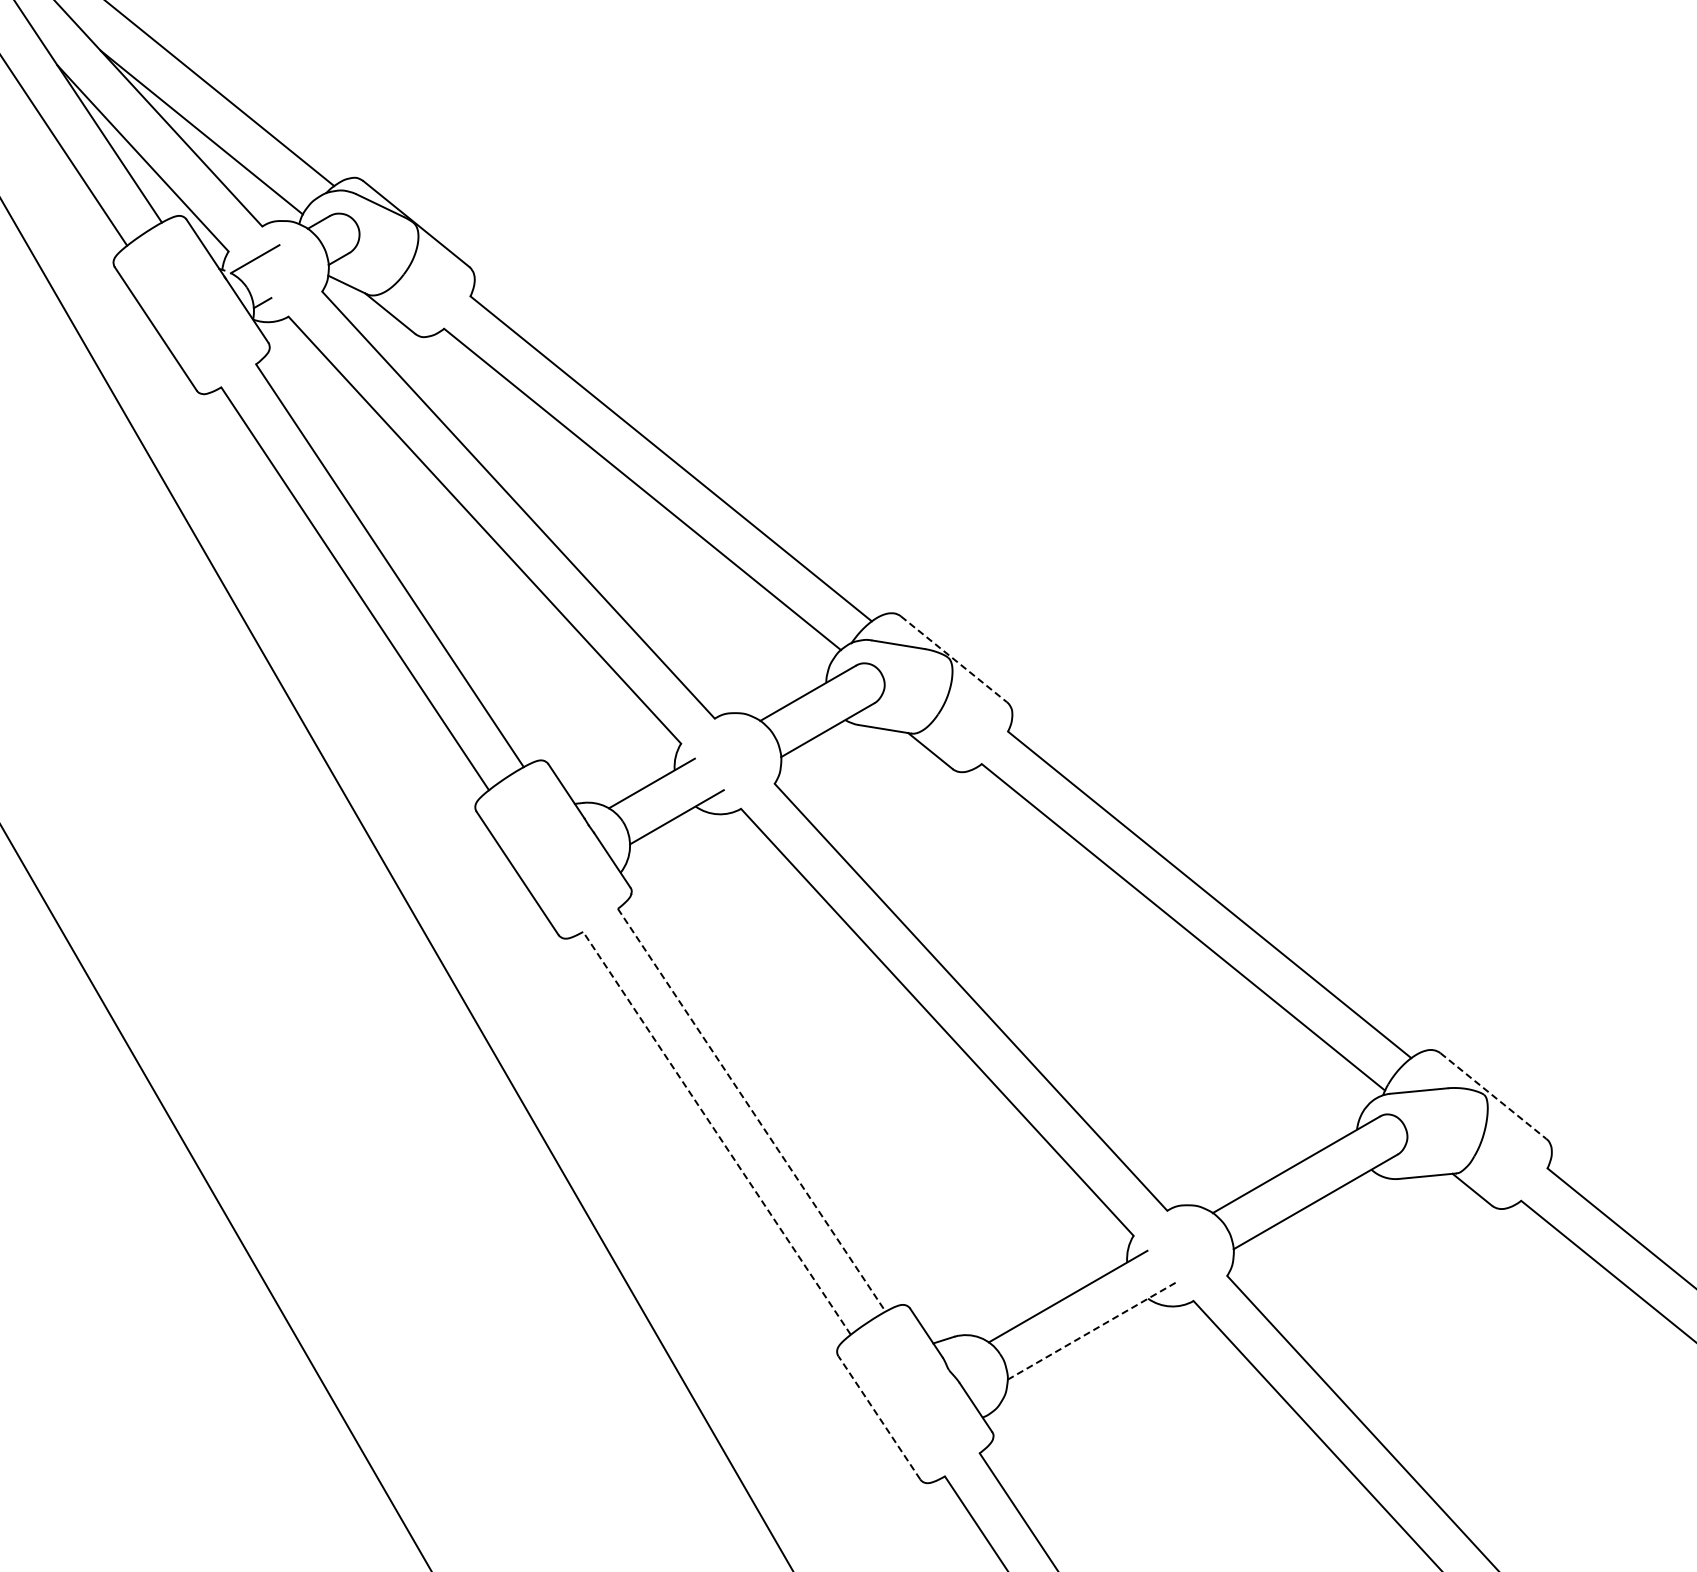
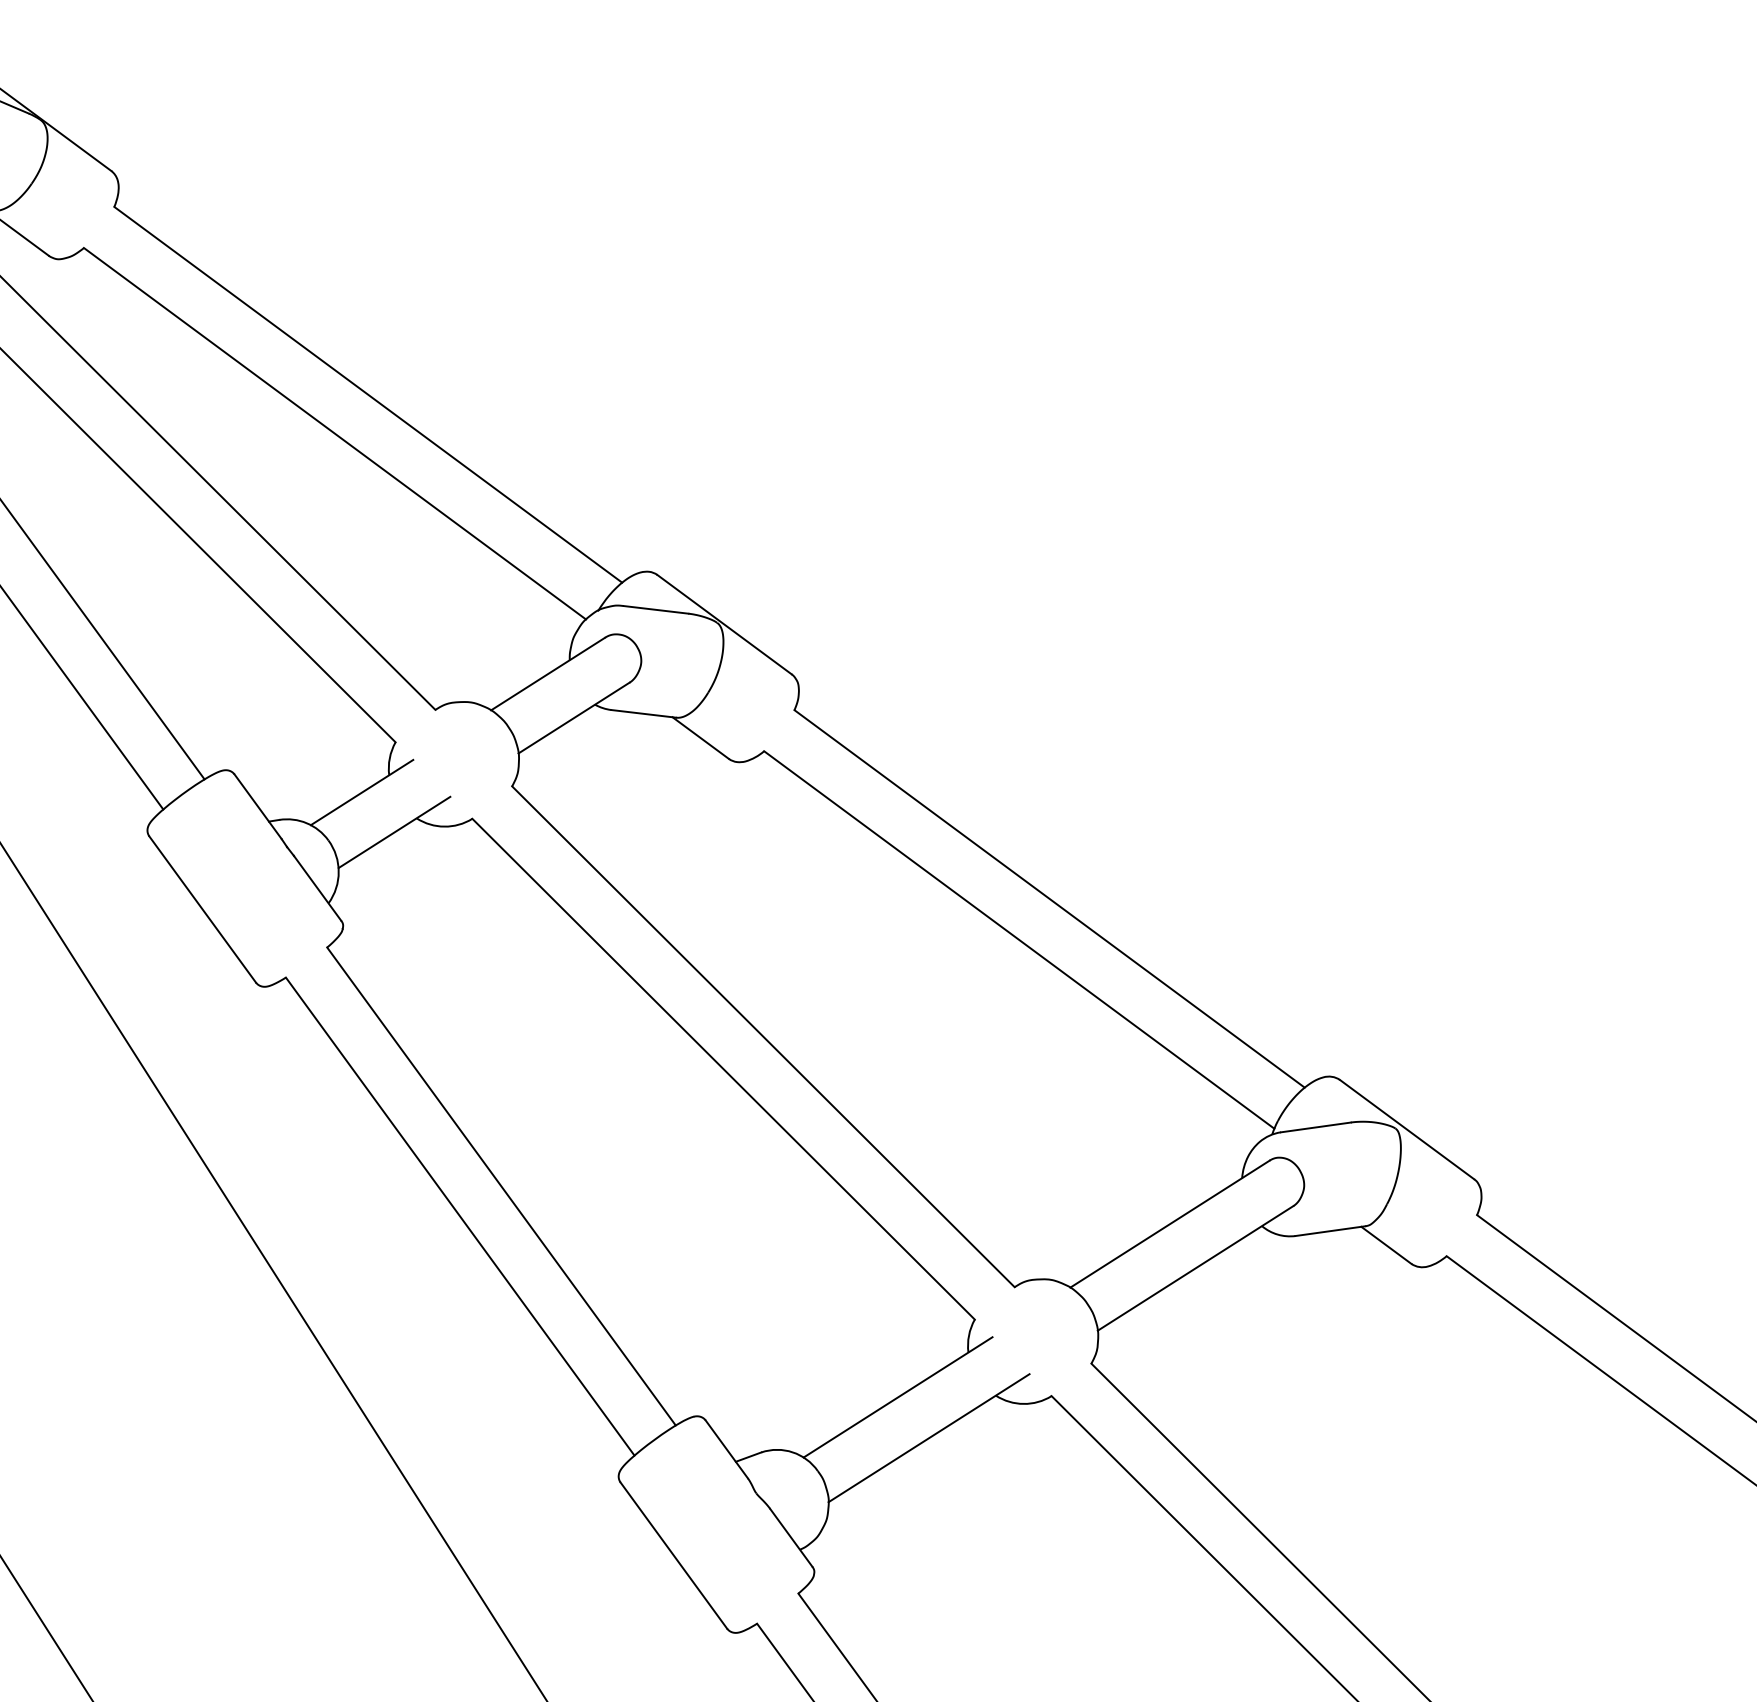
line: (954, 659) -> (725, 624), dashed -> solid
line: (1493, 1096) -> (1407, 1130), dashed -> solid
line: (751, 1110) -> (501, 1186), dashed -> solid
line: (716, 1133) -> (459, 1216), dashed -> solid
line: (1092, 1330) -> (929, 1437), dashed -> solid
line: (879, 1417) -> (673, 1555), dashed -> solid

